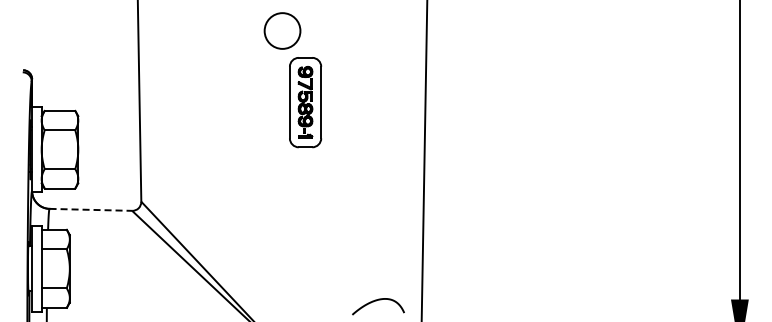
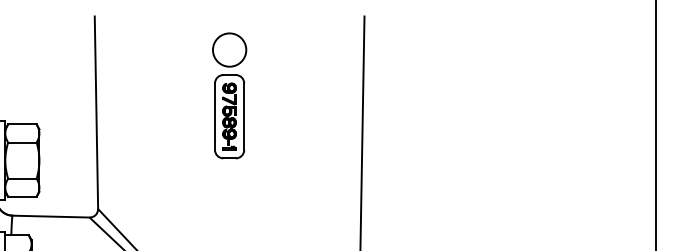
part: (305, 102) -> (229, 116), moved
line: (91, 209) -> (51, 216), dashed -> solid

